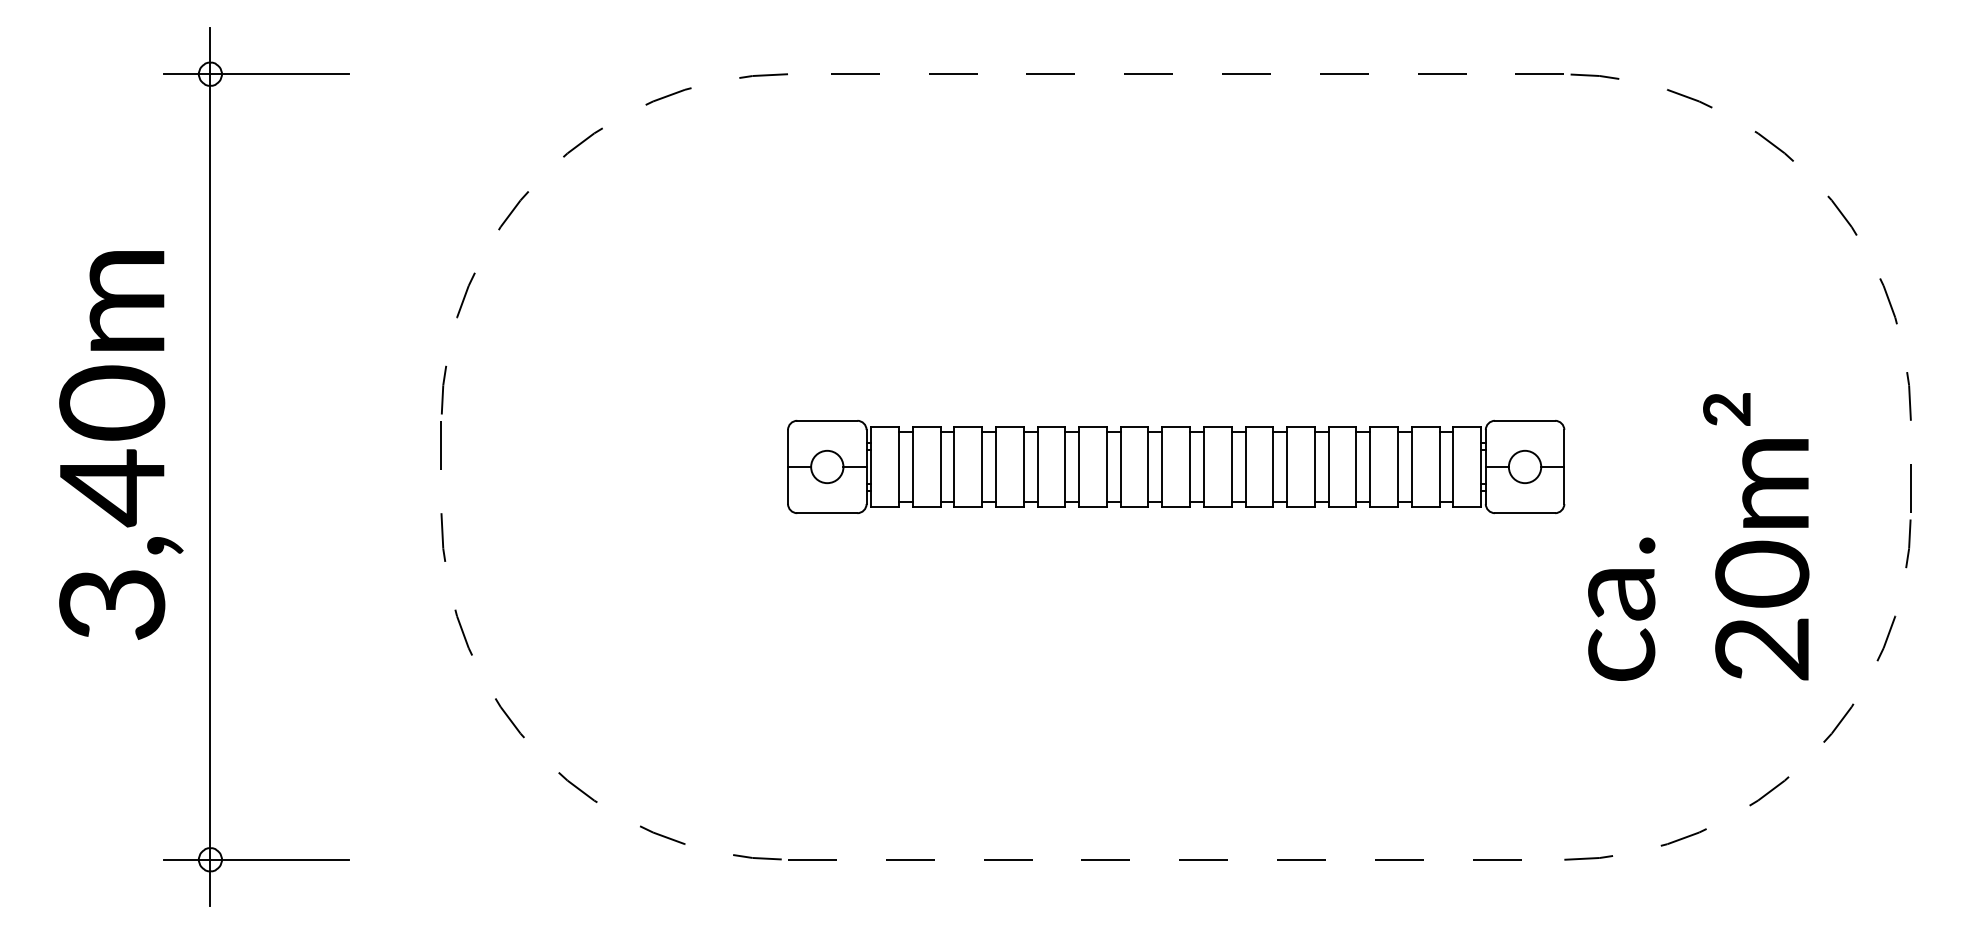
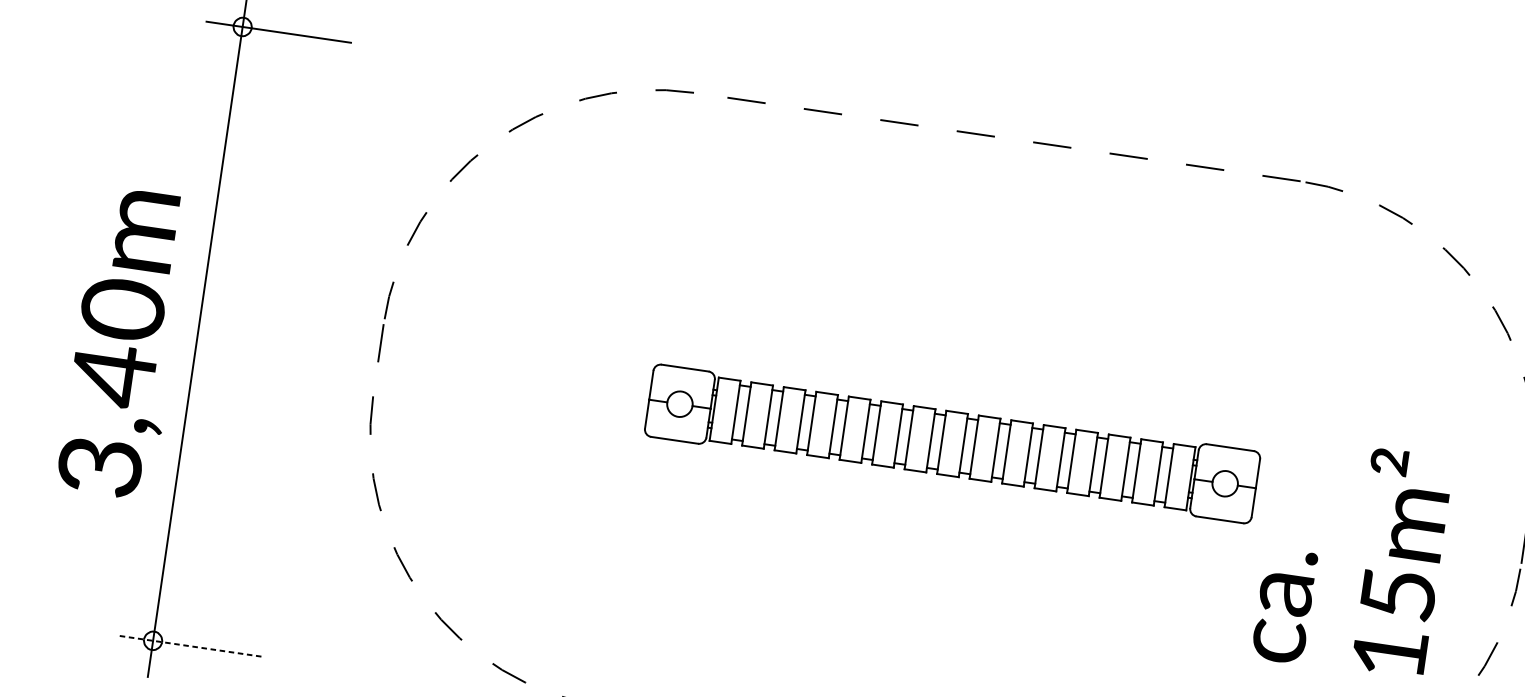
text: (121, 445) -> (125, 343), moved
text: (1762, 610) -> (1394, 622), 20m² -> 15m²
line: (256, 859) -> (189, 645), solid -> dashed

